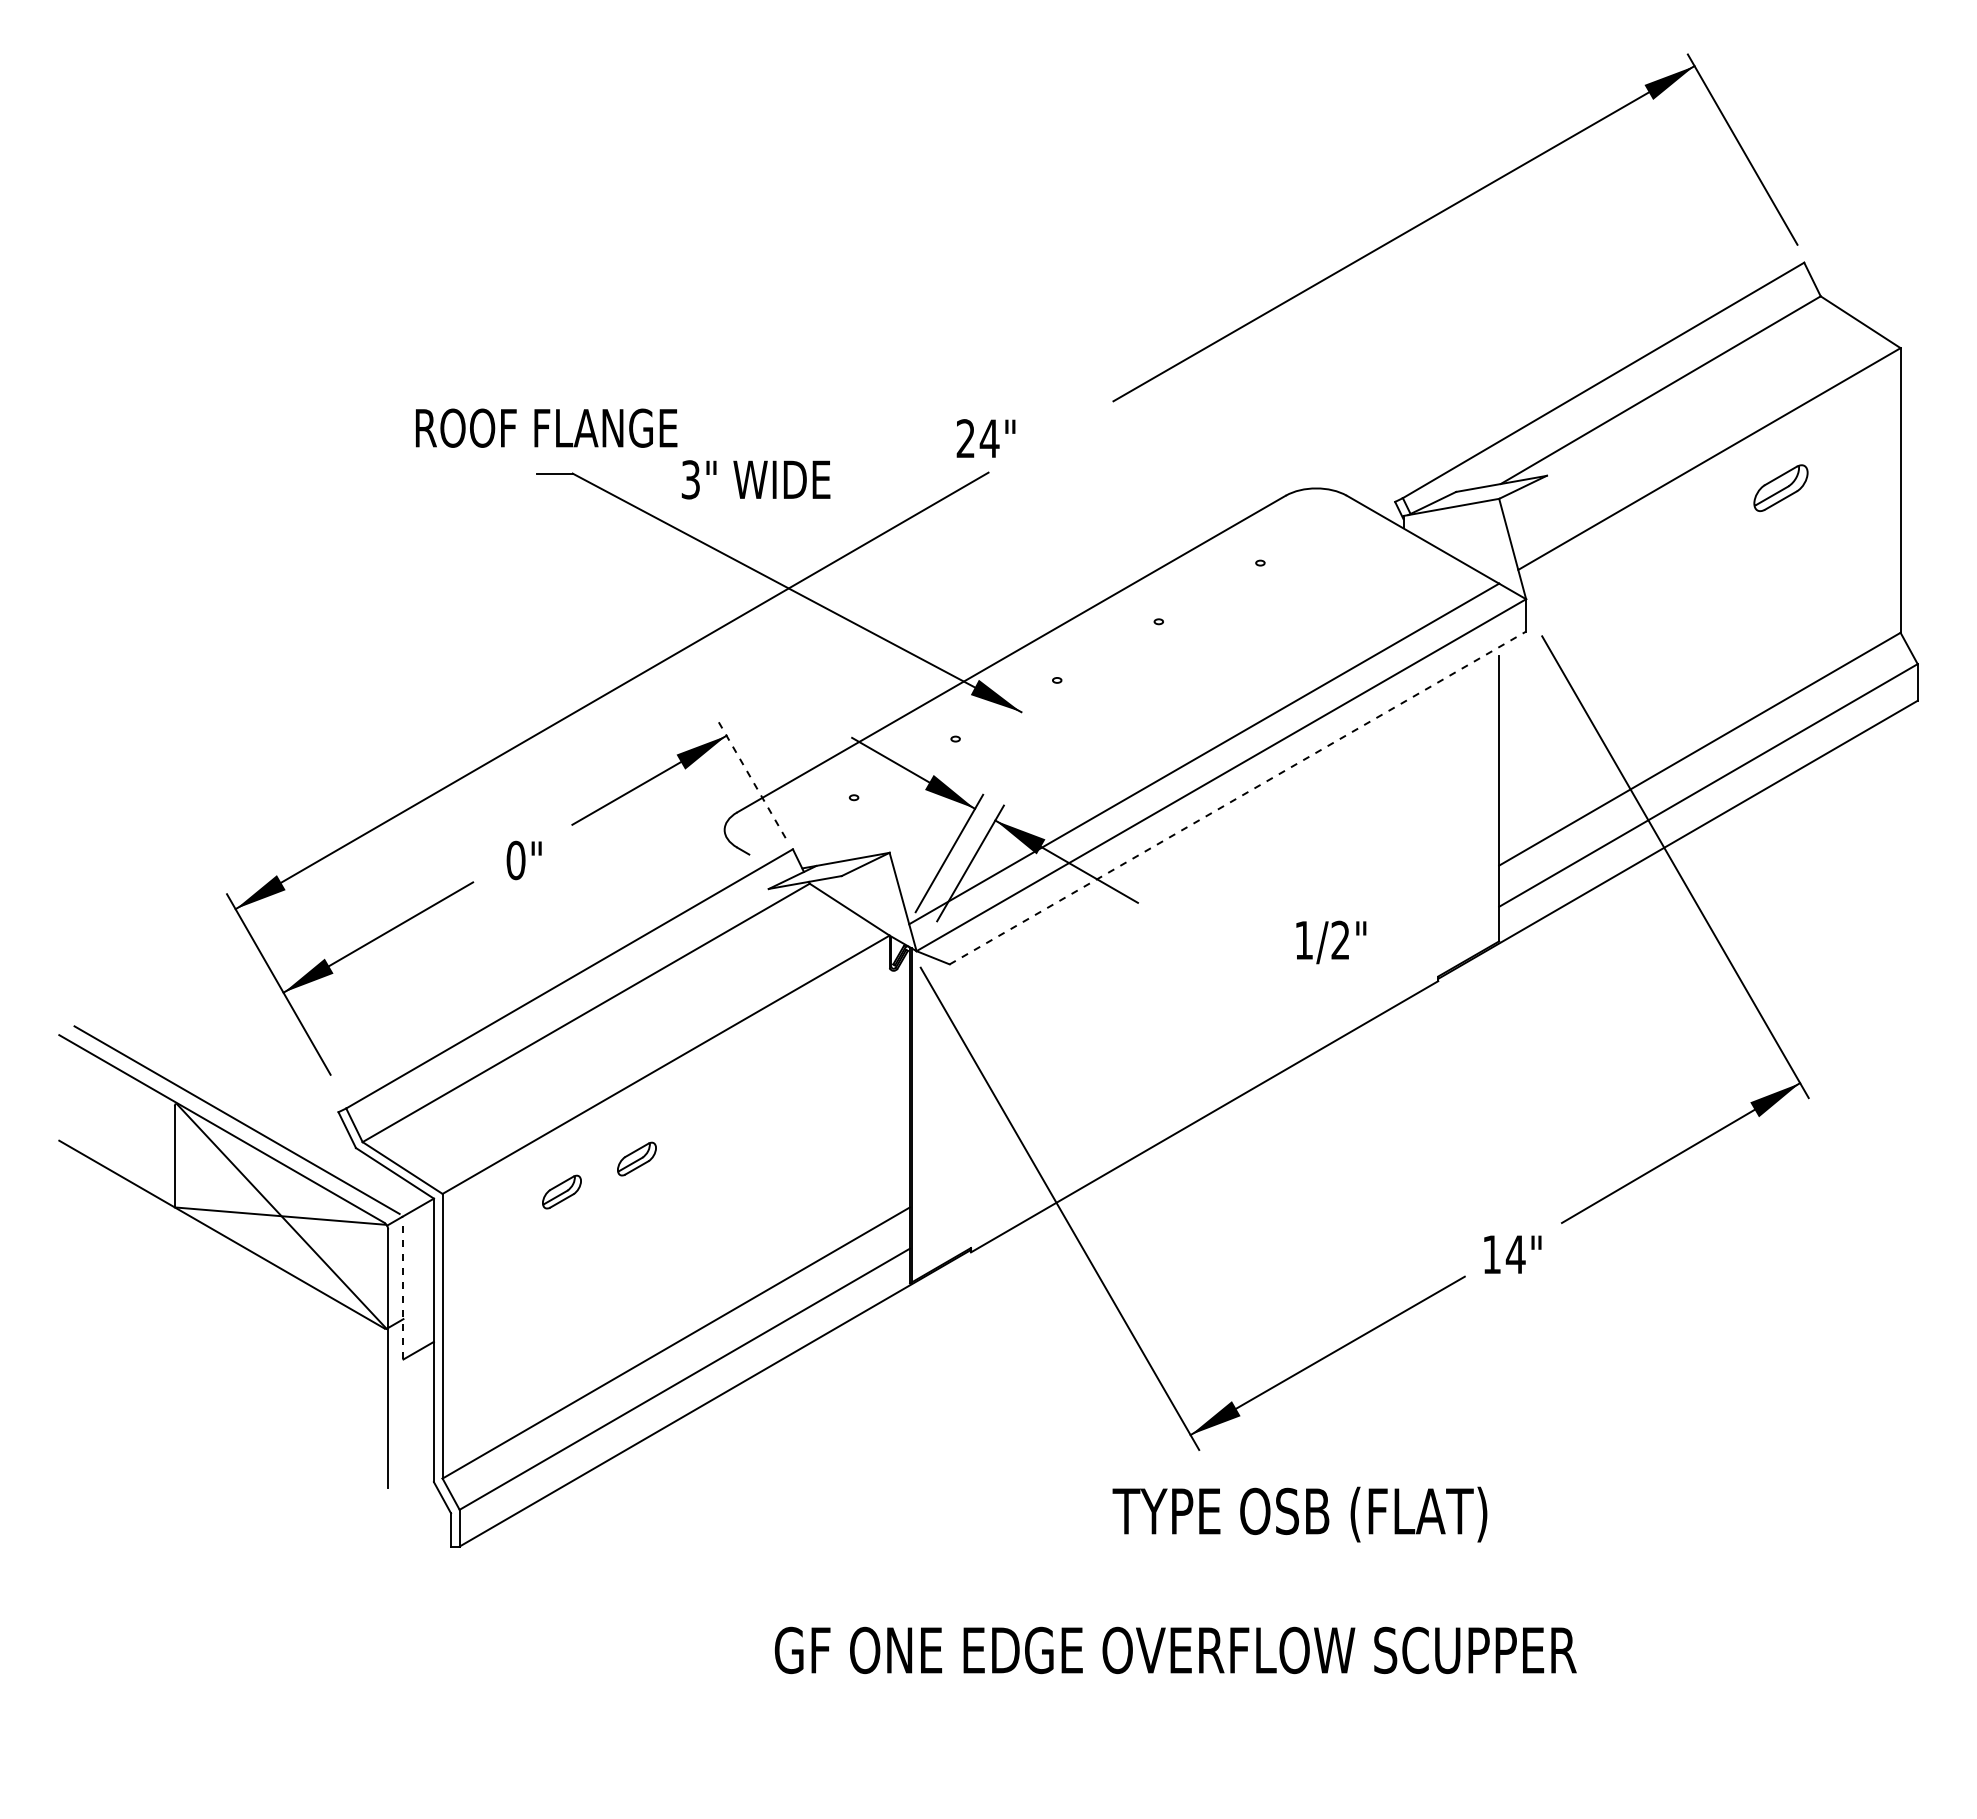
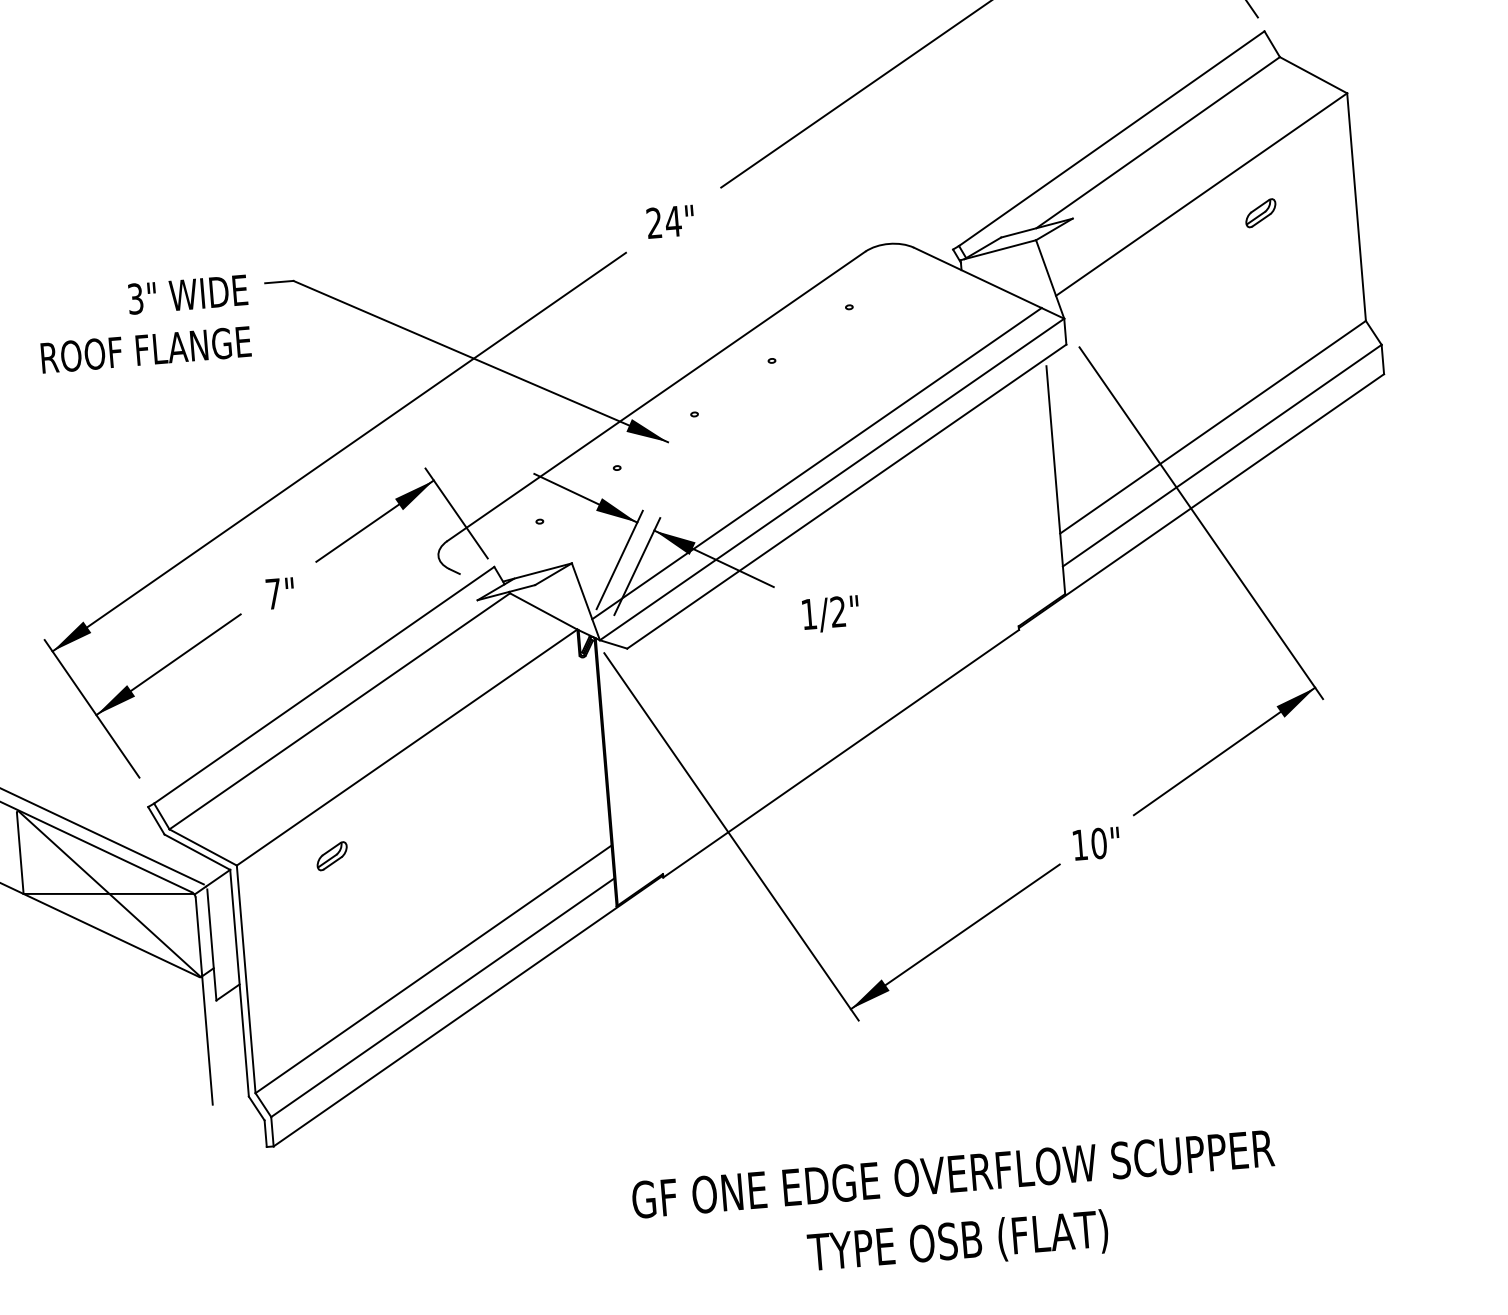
text: (546, 427) -> (146, 349), moved
text: (985, 438) -> (670, 221), moved
text: (755, 479) -> (187, 294), moved
part: (1781, 488) -> (1261, 213), size x0.71
line: (751, 778) -> (456, 513), dashed -> solid
line: (1237, 798) -> (846, 497), dashed -> solid
text: (515, 860) -> (273, 594), 0" -> 7"
text: (1331, 942) -> (831, 614), moved
part: (636, 1158) -> (389, 824), removed
text: (1515, 1254) -> (1098, 843), 14" -> 10"
line: (403, 1289) -> (211, 944), dashed -> solid
text: (1299, 1514) -> (957, 1243), moved
text: (1175, 1650) -> (952, 1174), moved

